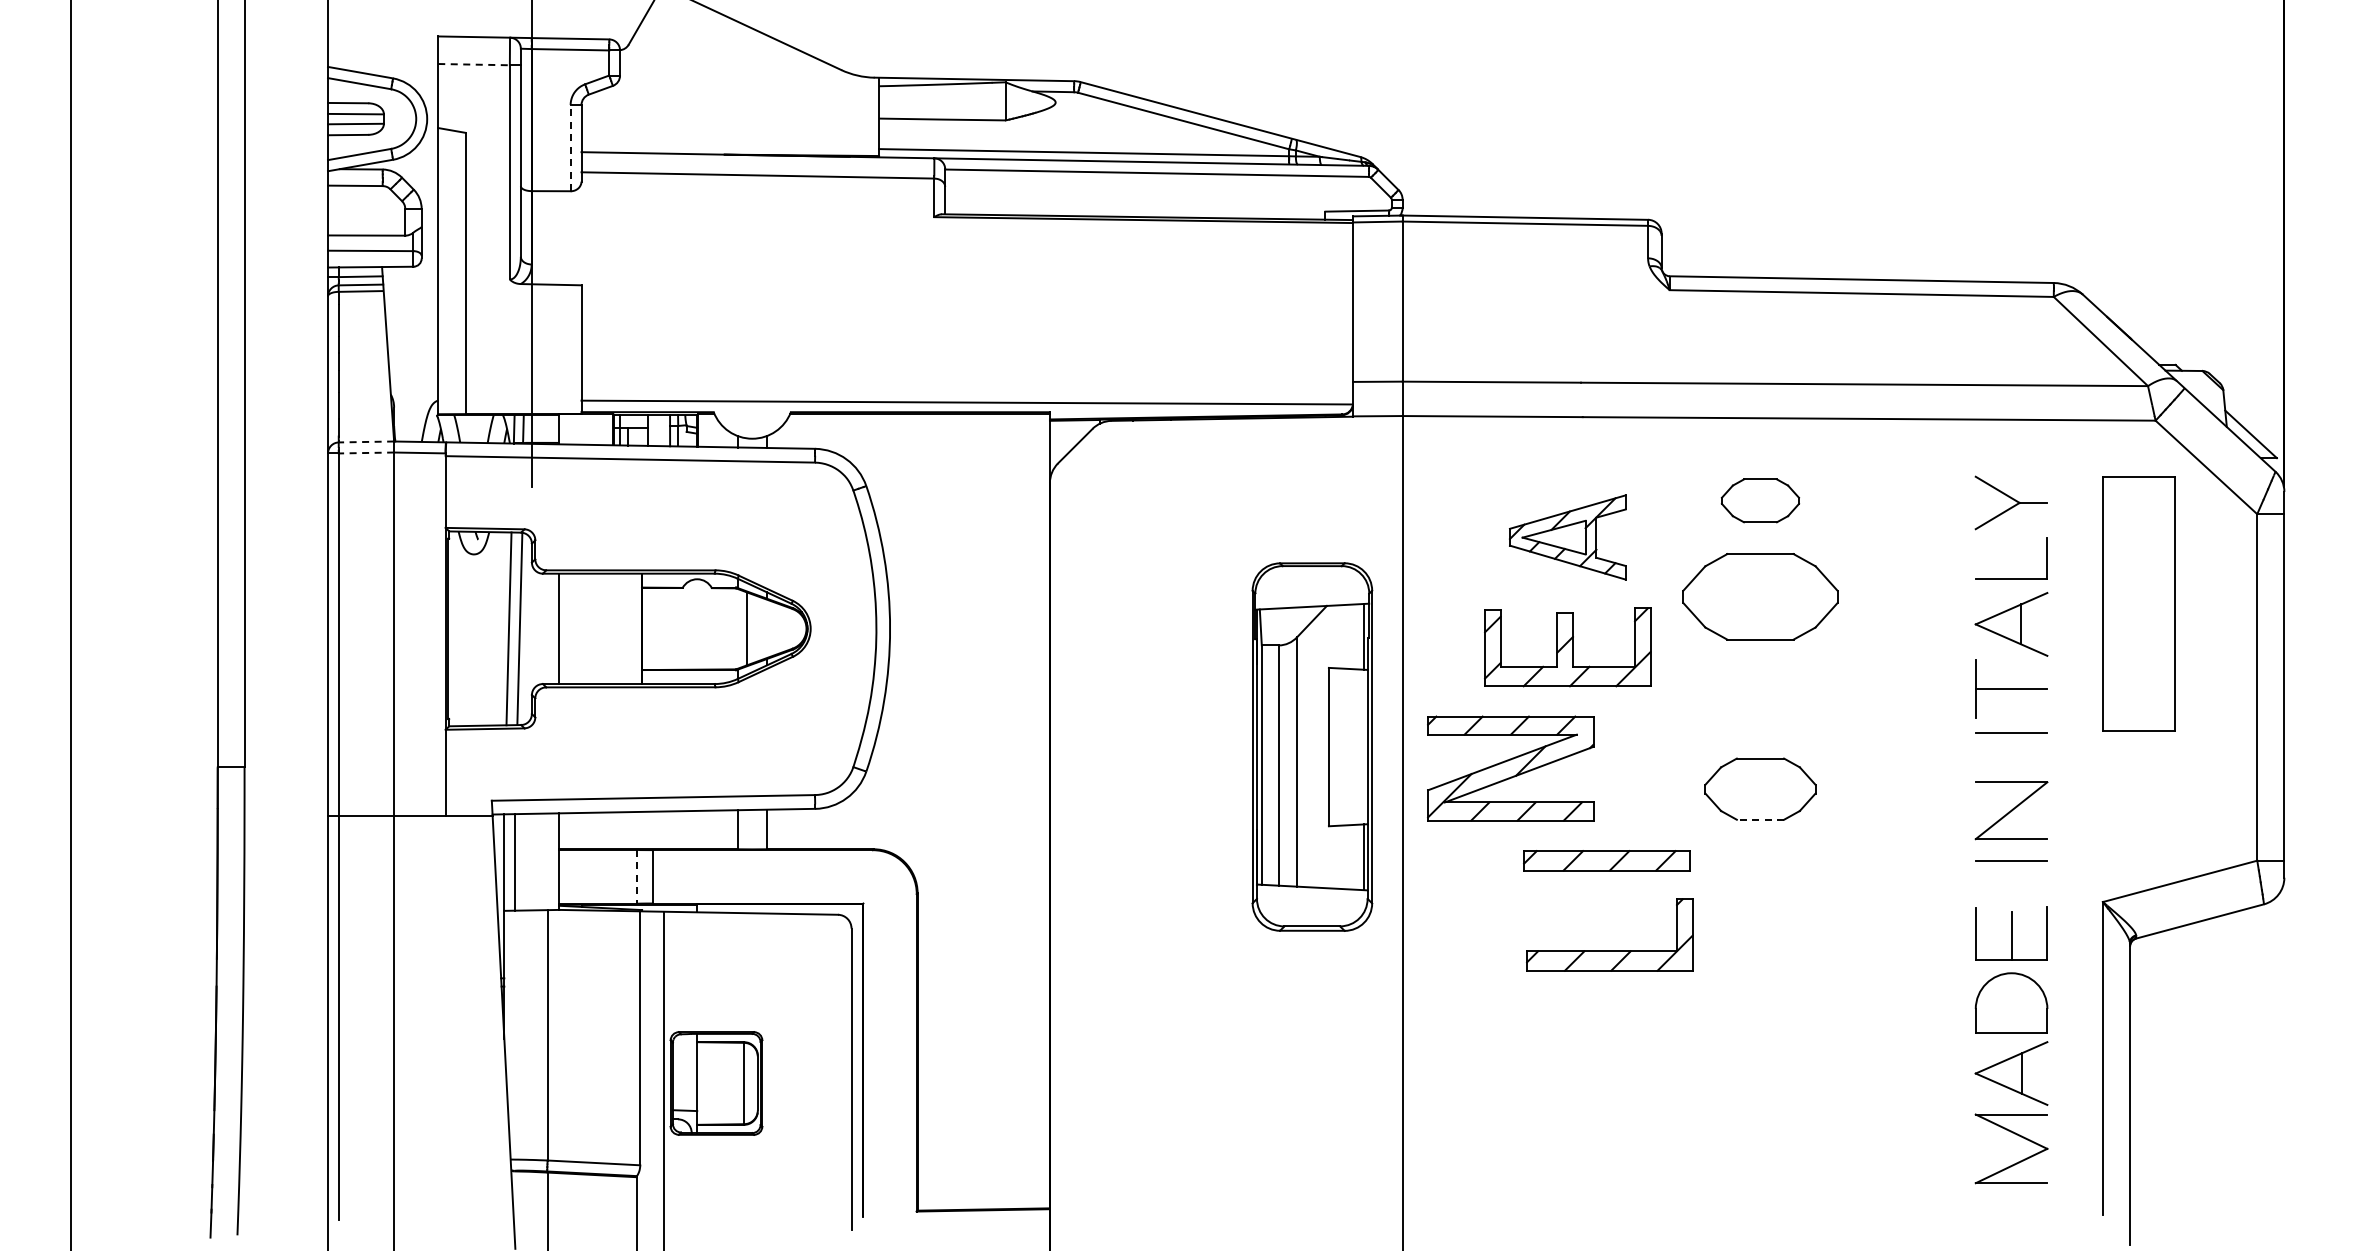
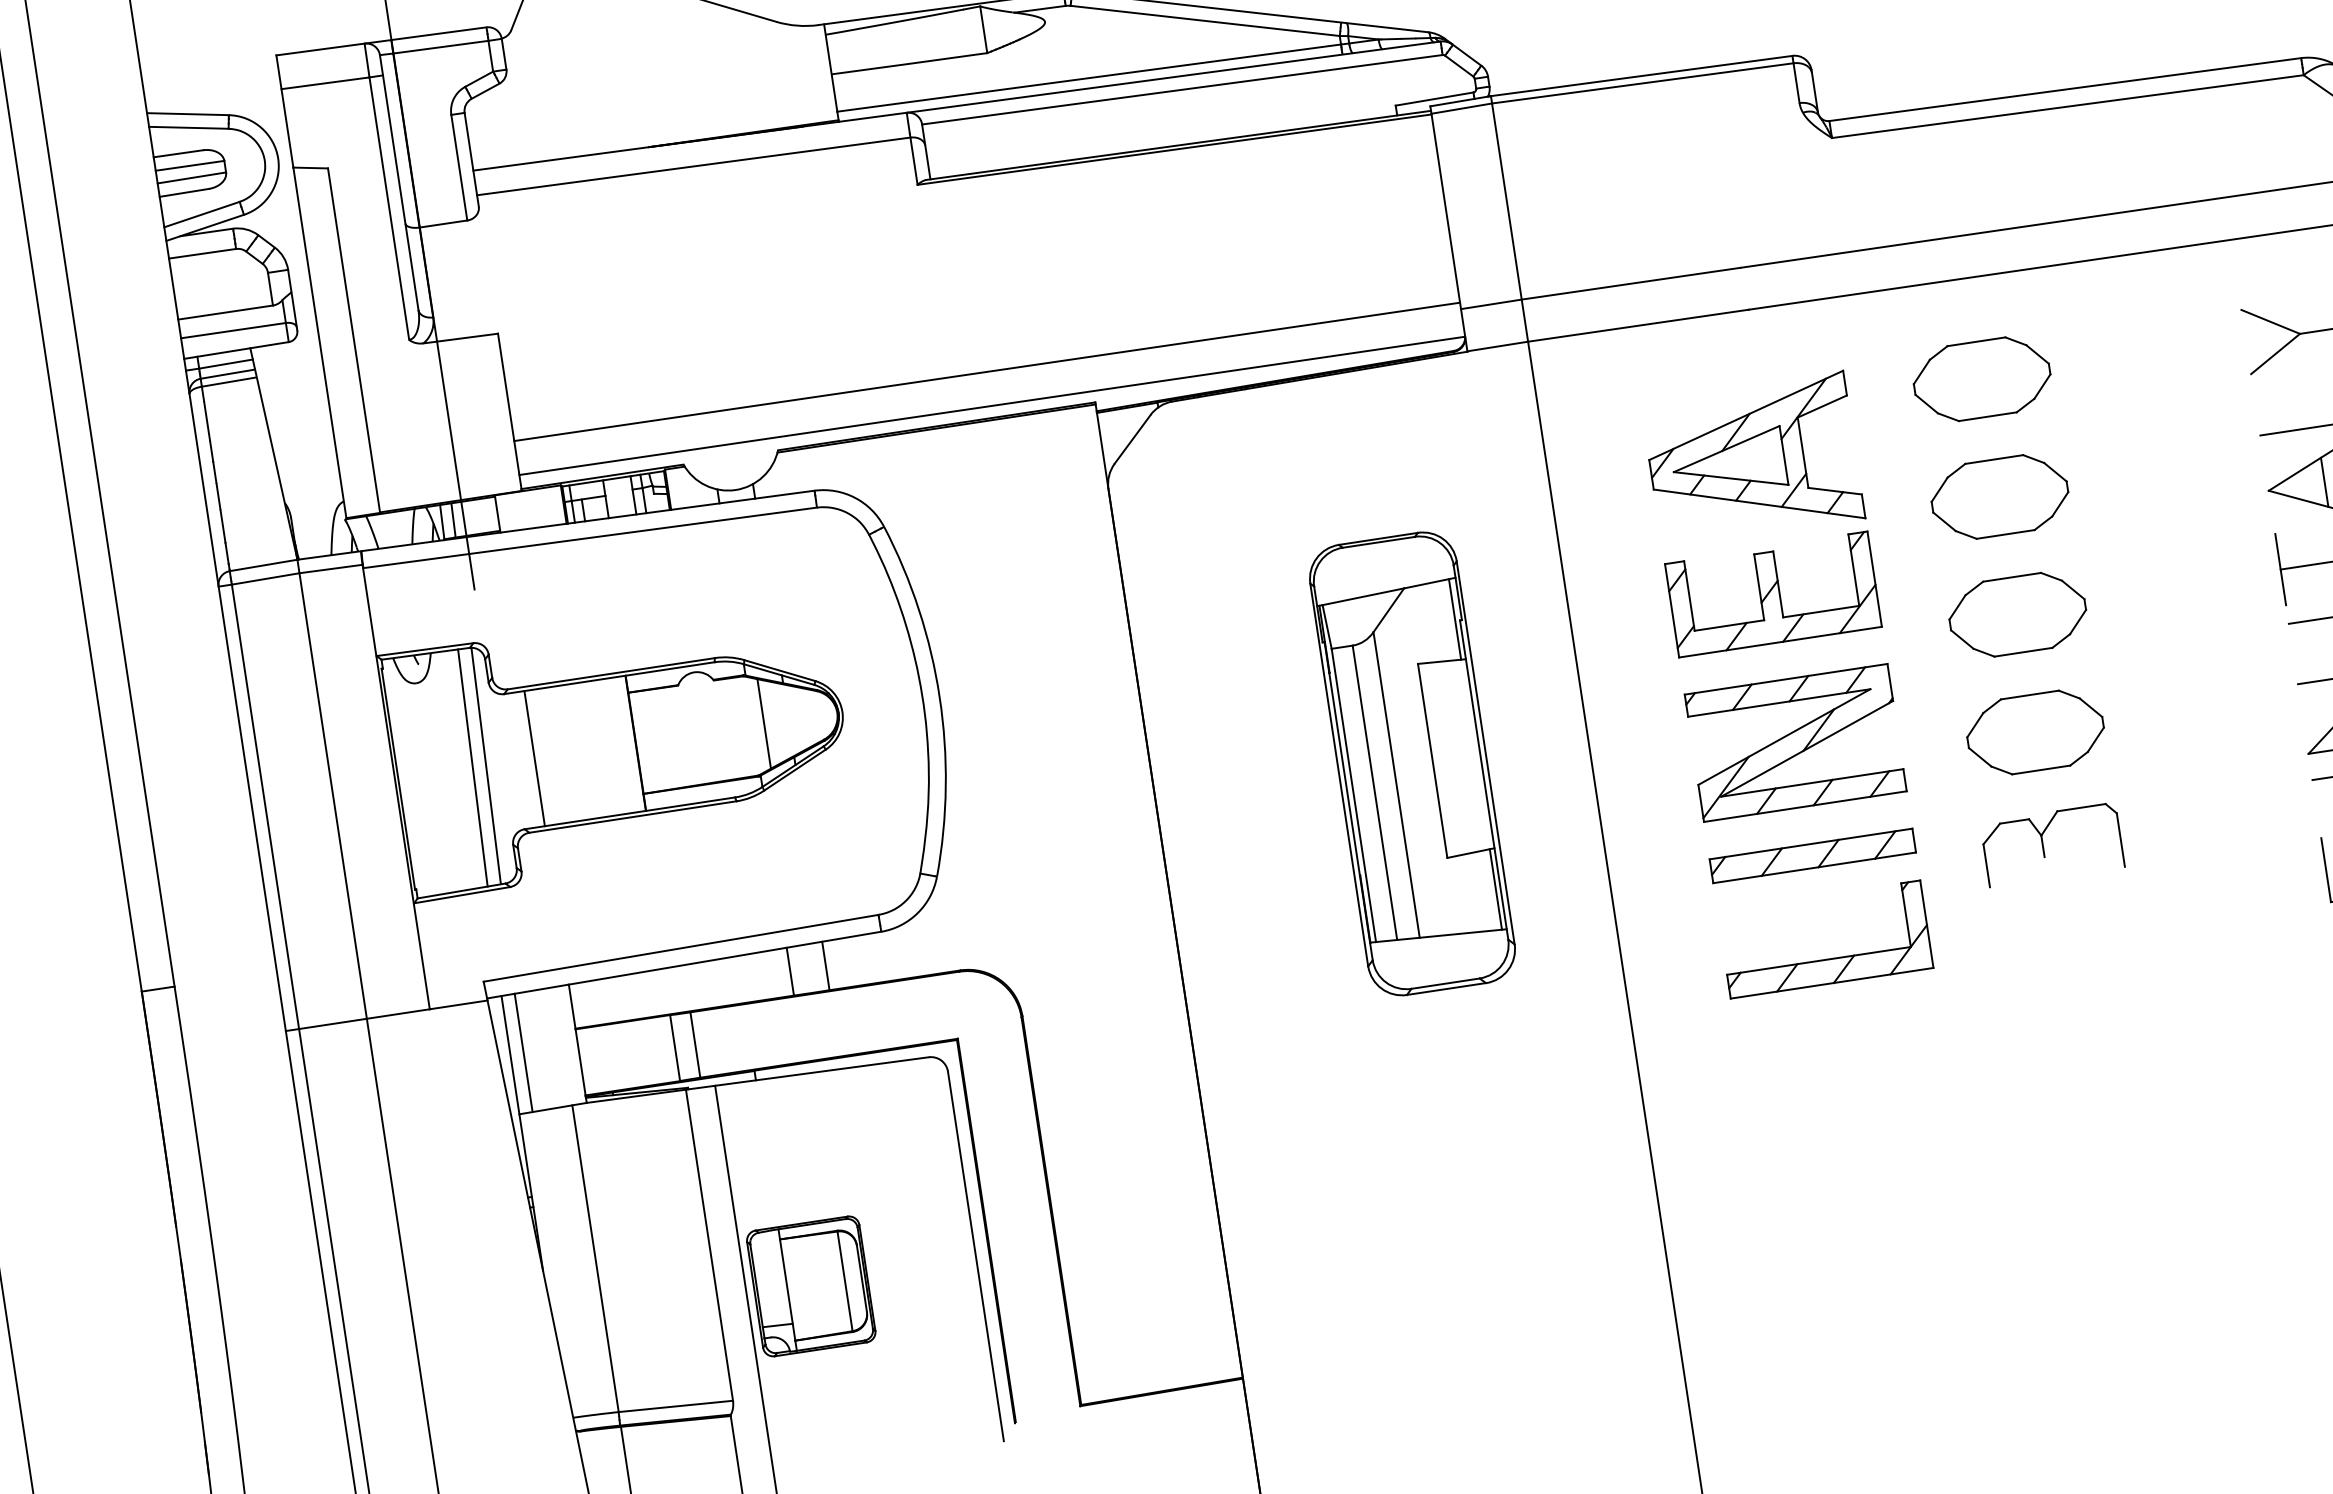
line: (474, 64) -> (326, 83), dashed -> solid
line: (570, 147) -> (459, 166), dashed -> solid
line: (967, 374) -> (987, 371), added
line: (366, 441) -> (263, 564), dashed -> solid
line: (366, 452) -> (265, 578), dashed -> solid
part: (1760, 500) -> (1982, 378), size x1.43
part: (1567, 537) -> (1752, 459), size x1.43
part: (1760, 596) -> (1999, 496), size x0.71
part: (1760, 692) -> (2017, 614), added
part: (1312, 746) -> (1412, 763), moved
part: (1510, 768) -> (1795, 742), moved
line: (1760, 819) -> (2041, 769), dashed -> solid
part: (1606, 860) -> (1812, 855), moved
line: (636, 876) -> (674, 1047), dashed -> solid
part: (1753, 880) -> (2043, 845), added
part: (1609, 950) -> (1827, 958), moved

